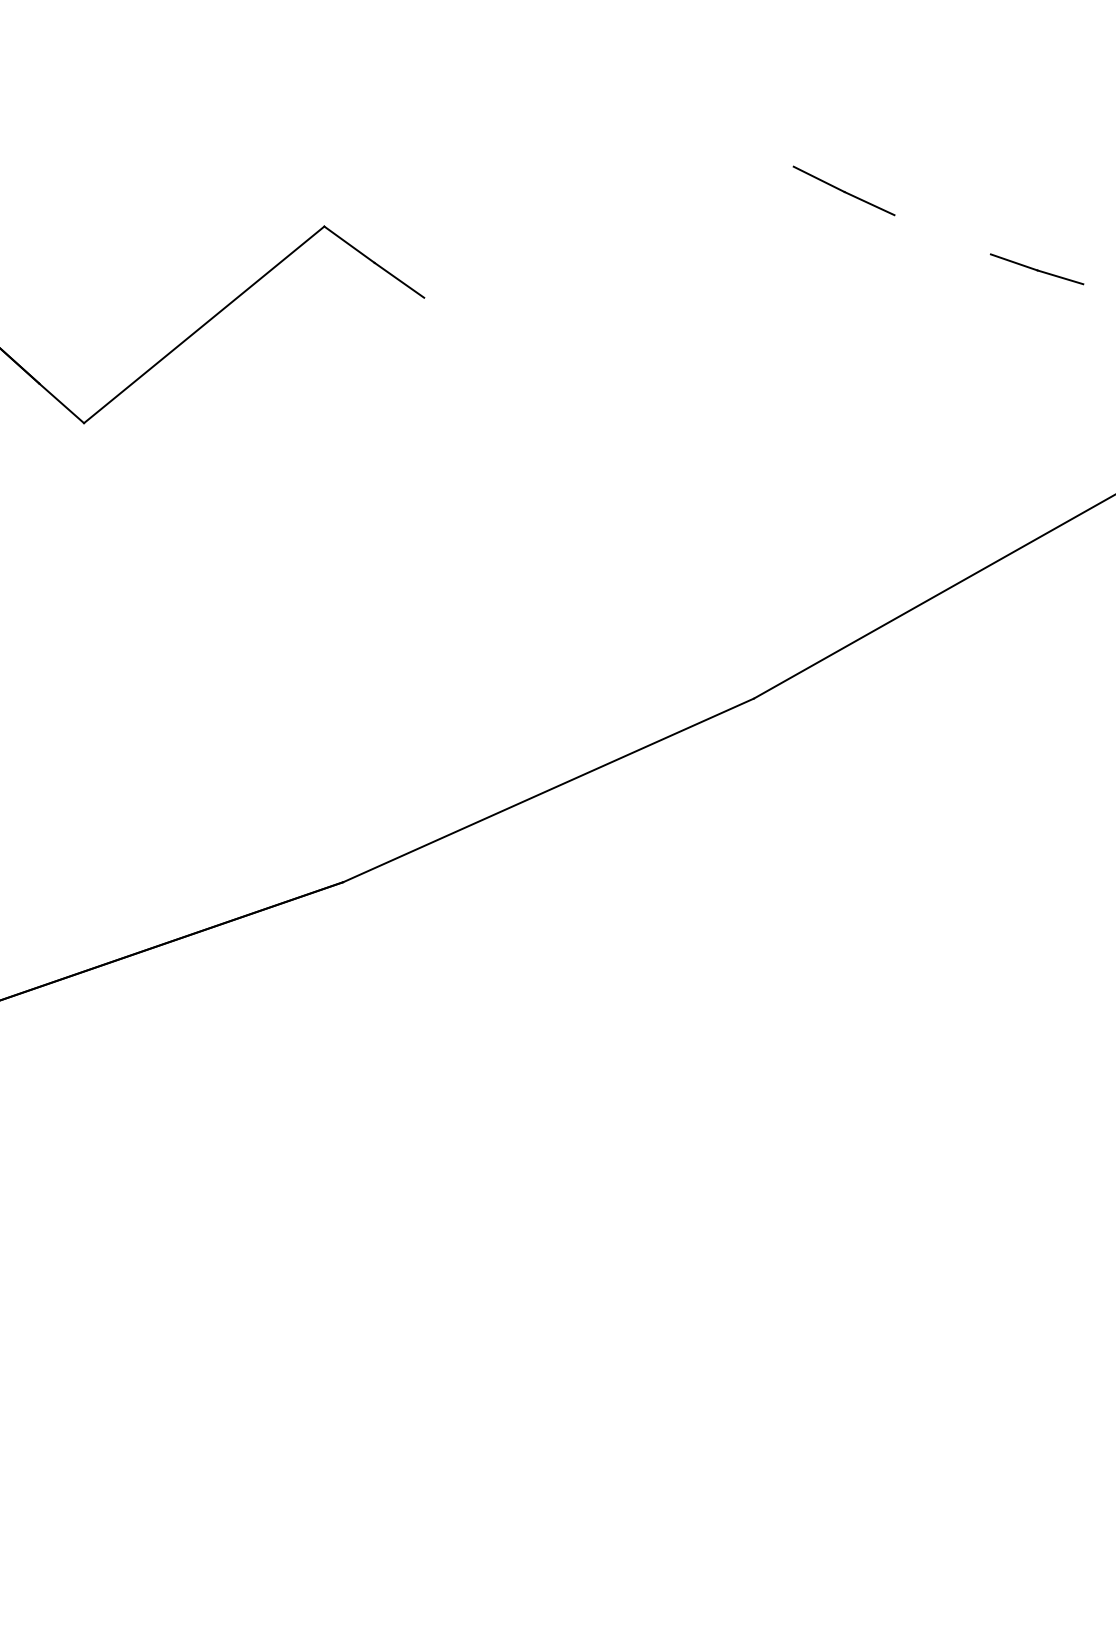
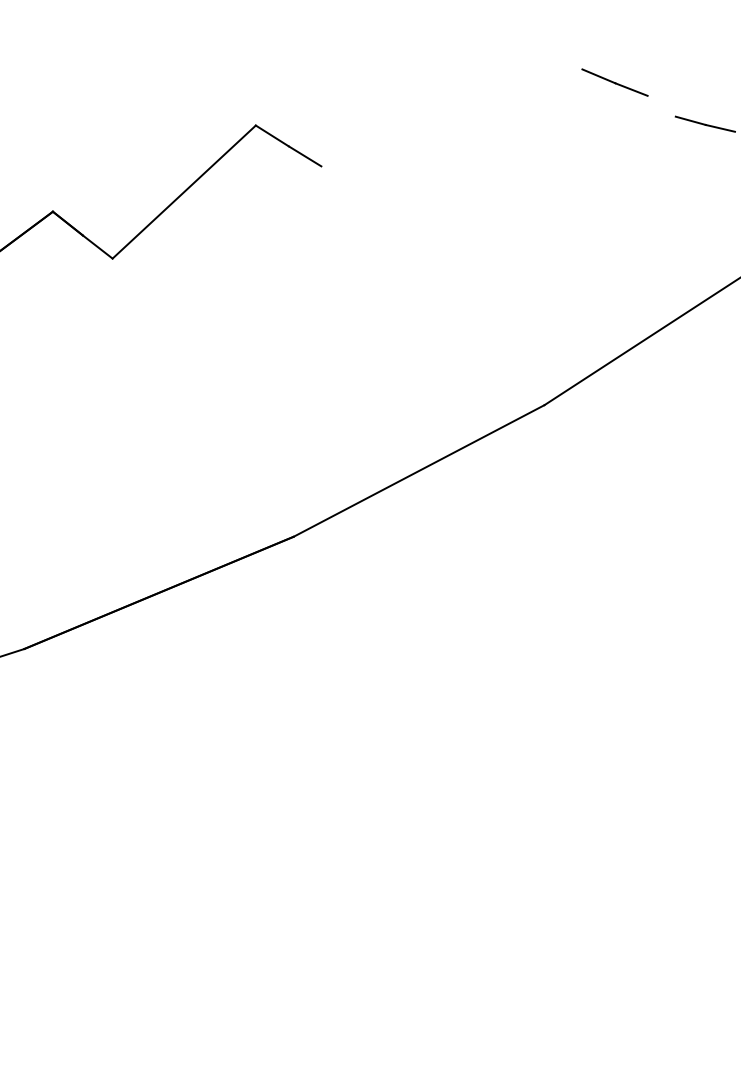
line: (843, 190) -> (614, 82), moved

